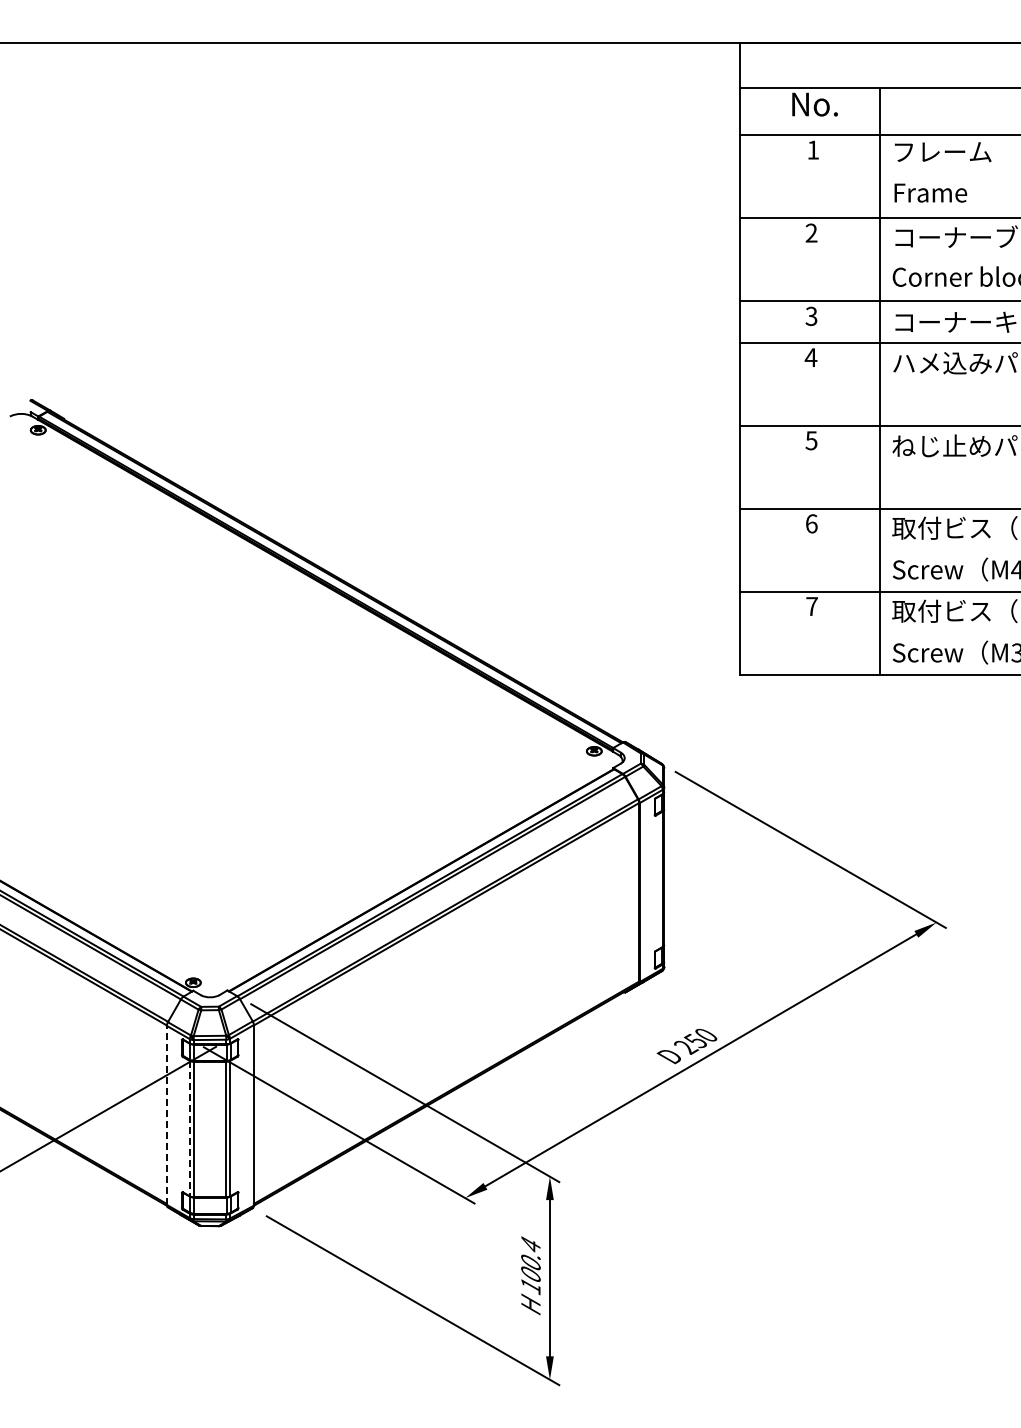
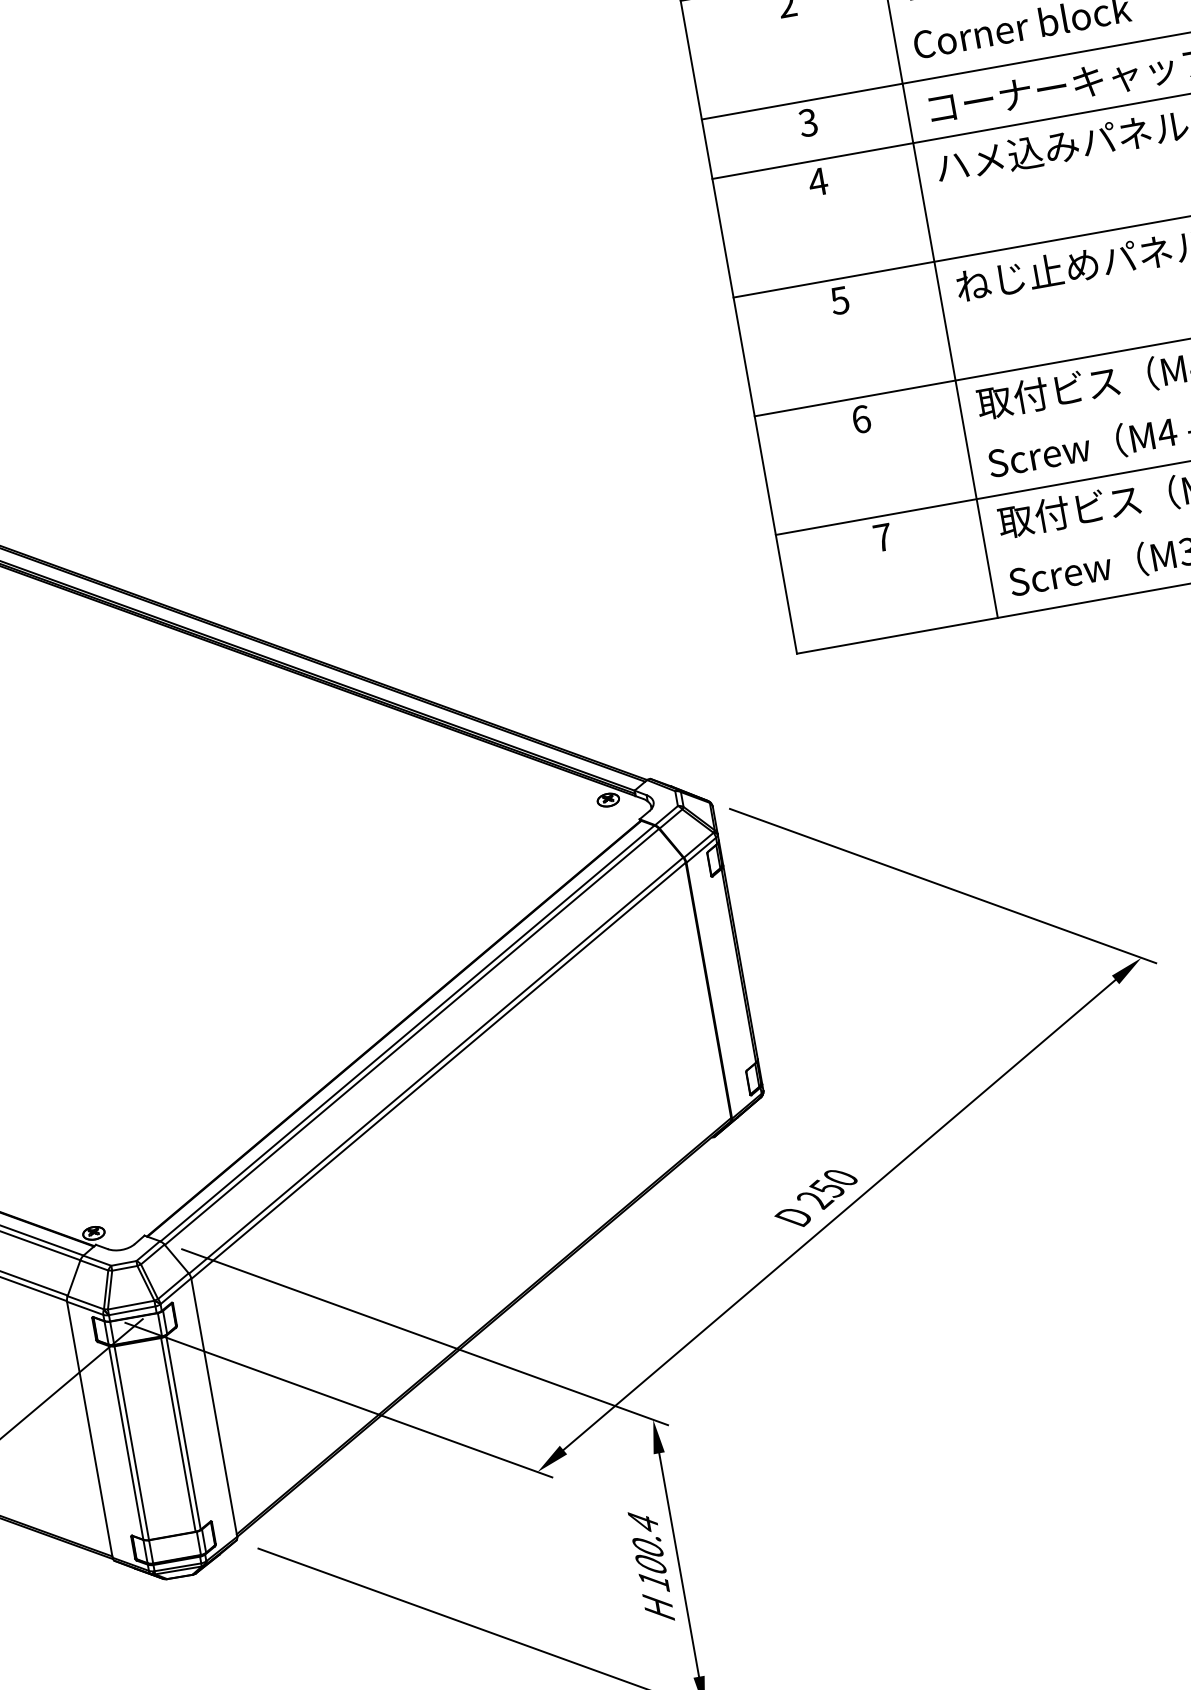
line: (166, 1114) -> (89, 1428), dashed -> solid
line: (189, 1128) -> (125, 1442), dashed -> solid

